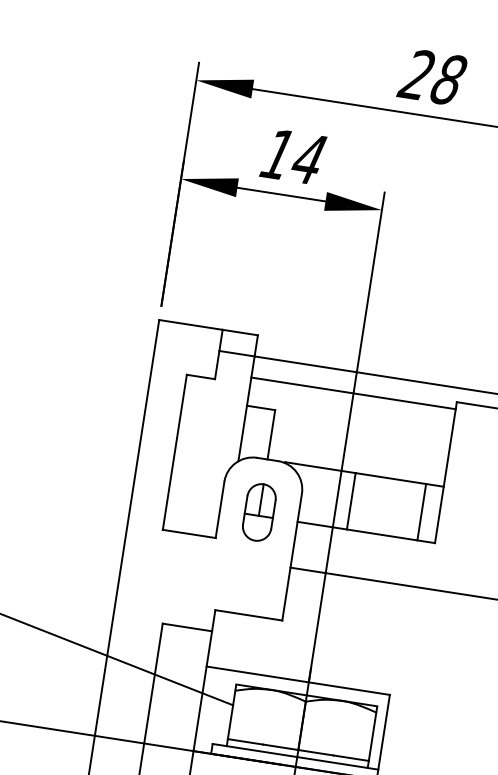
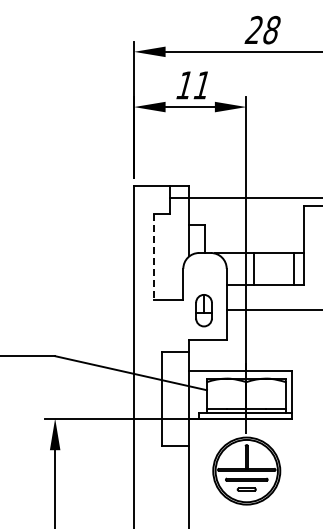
text: (307, 159) -> (201, 85), 14 -> 11
line: (353, 393) -> (246, 209), removed
line: (174, 453) -> (153, 257), solid -> dashed
part: (258, 512) -> (203, 310), moved

